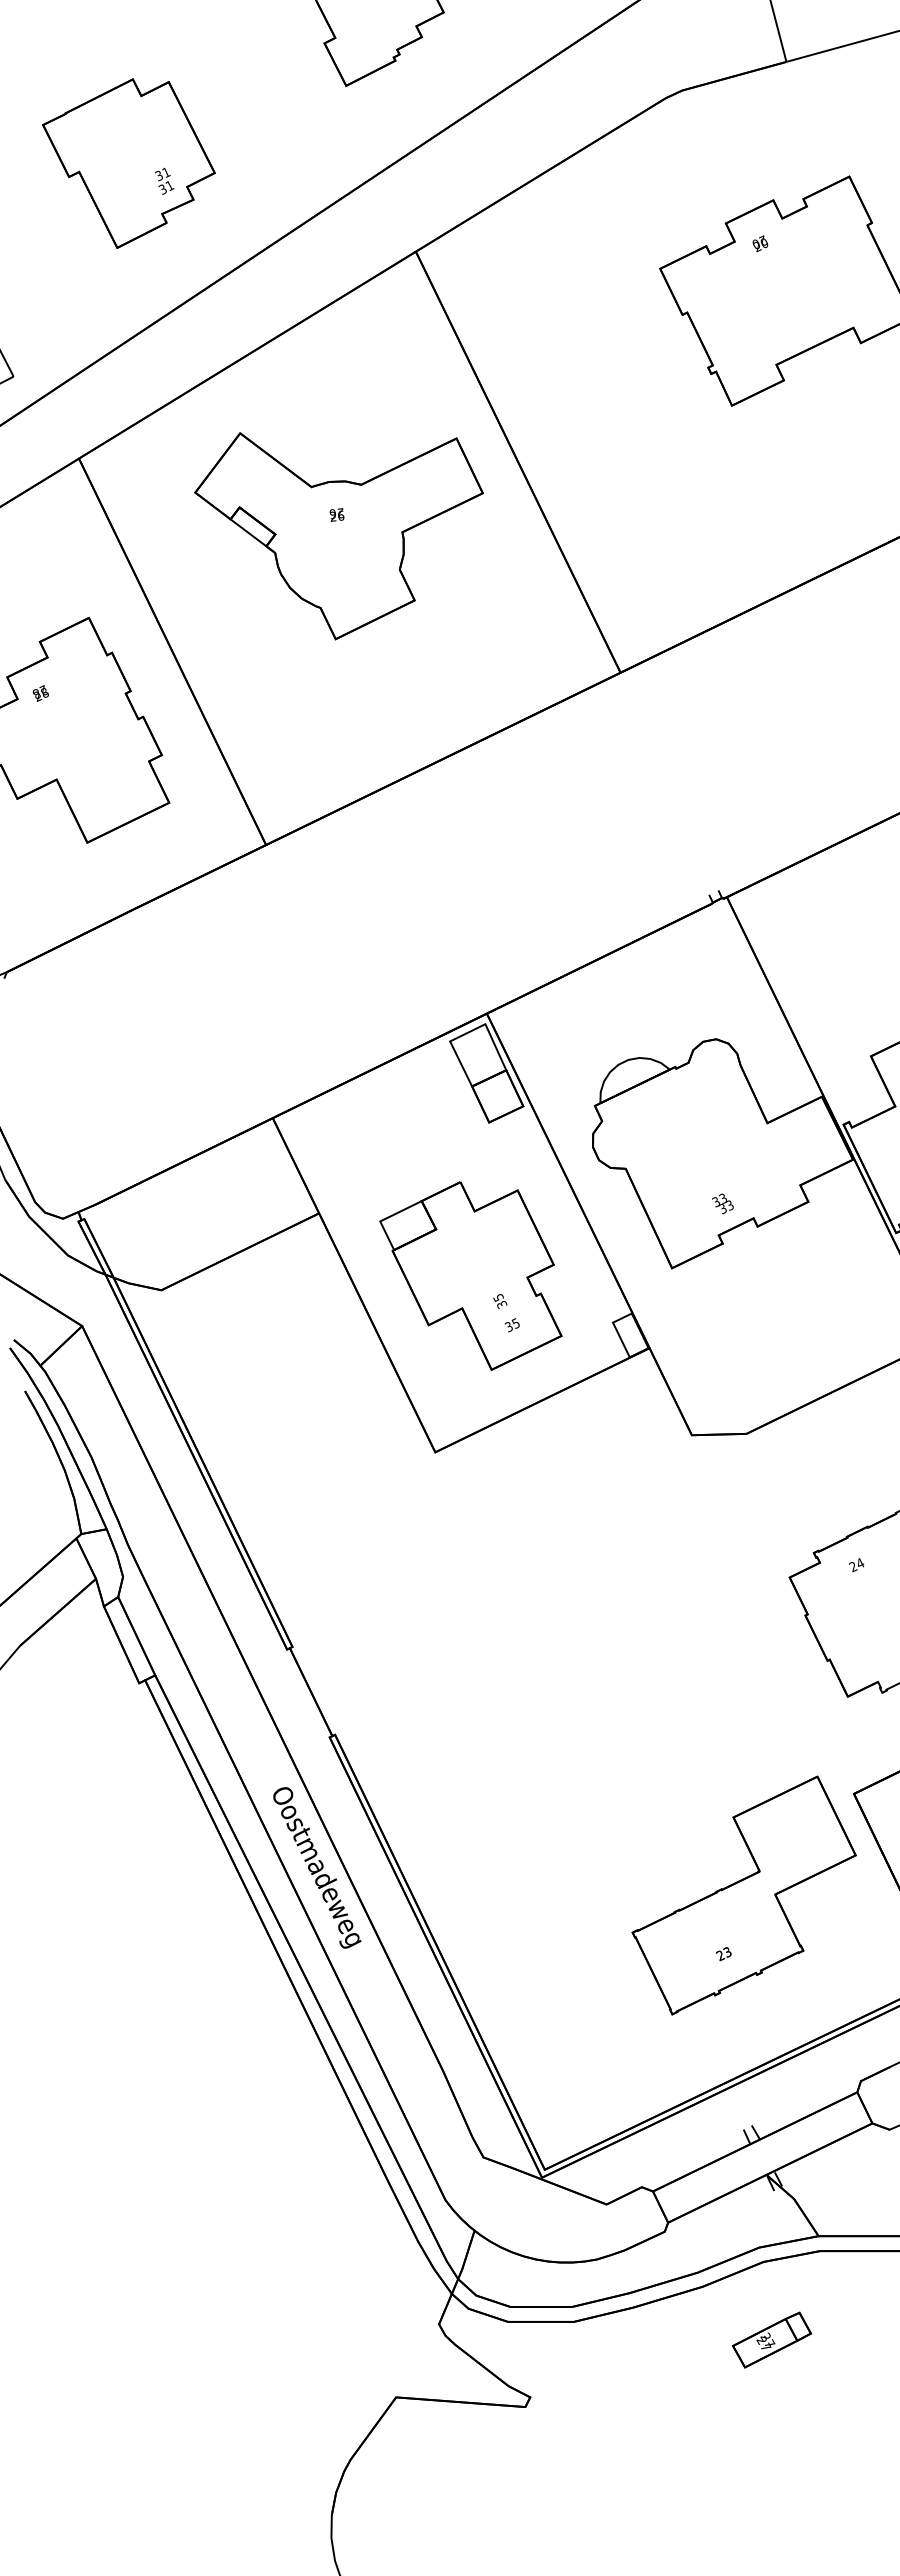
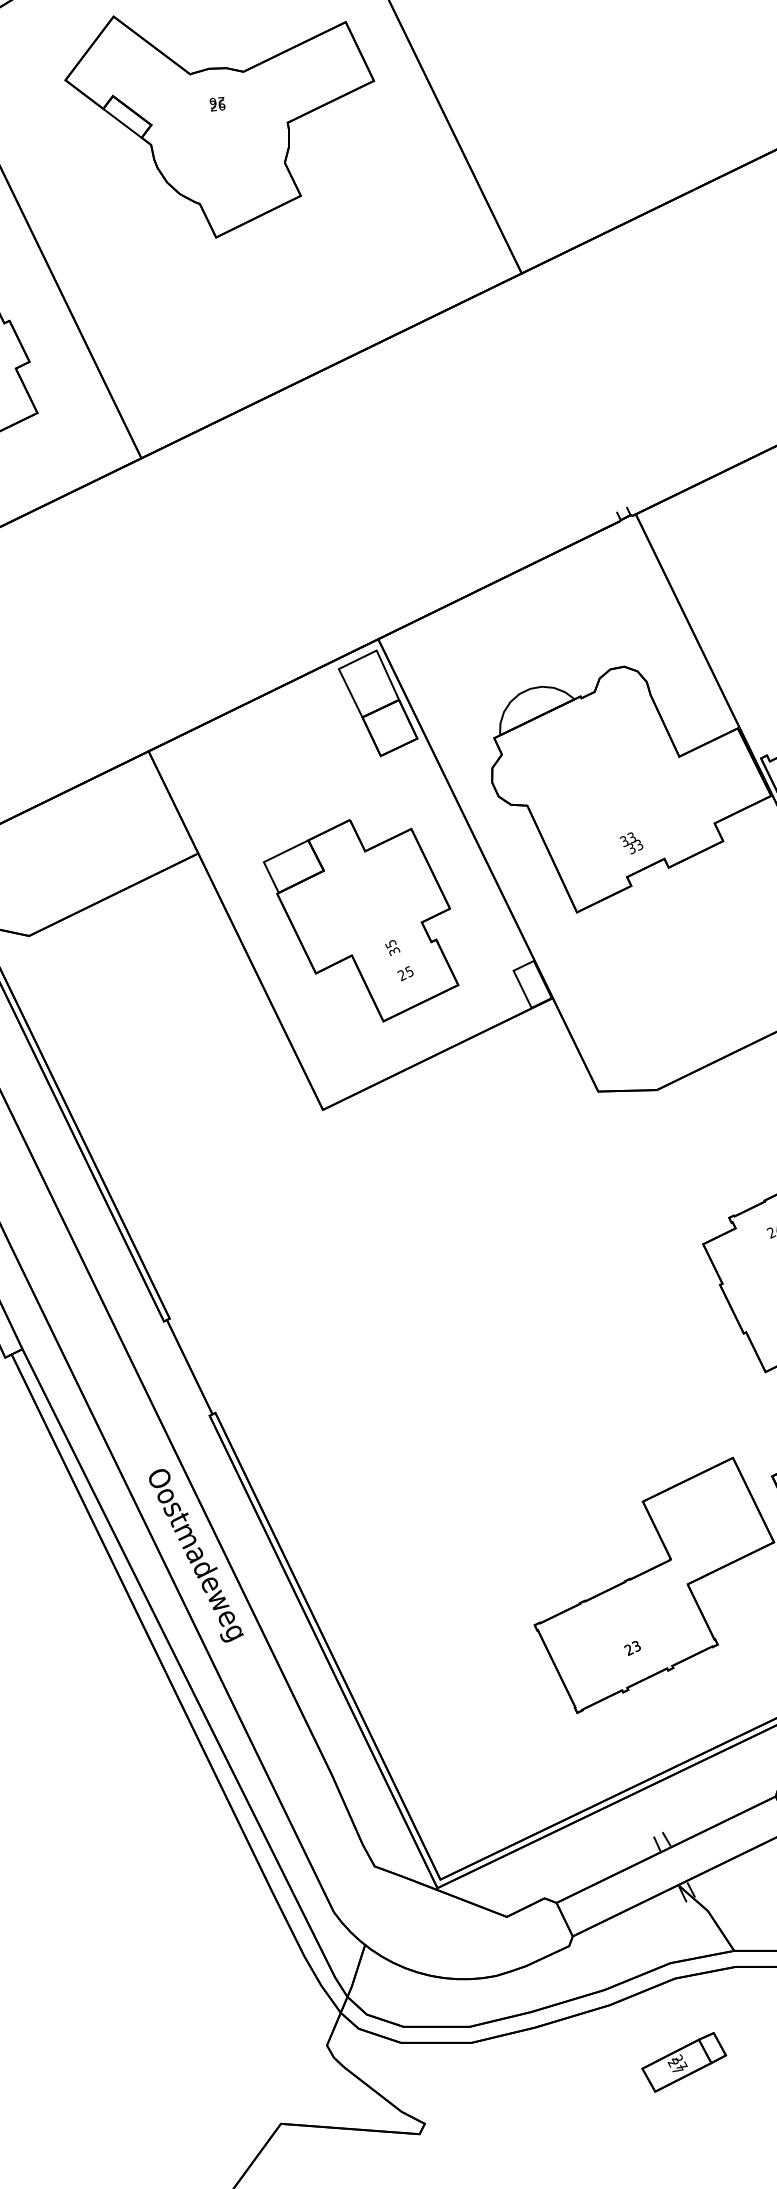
text: (508, 1327) -> (401, 975), 35 -> 25

